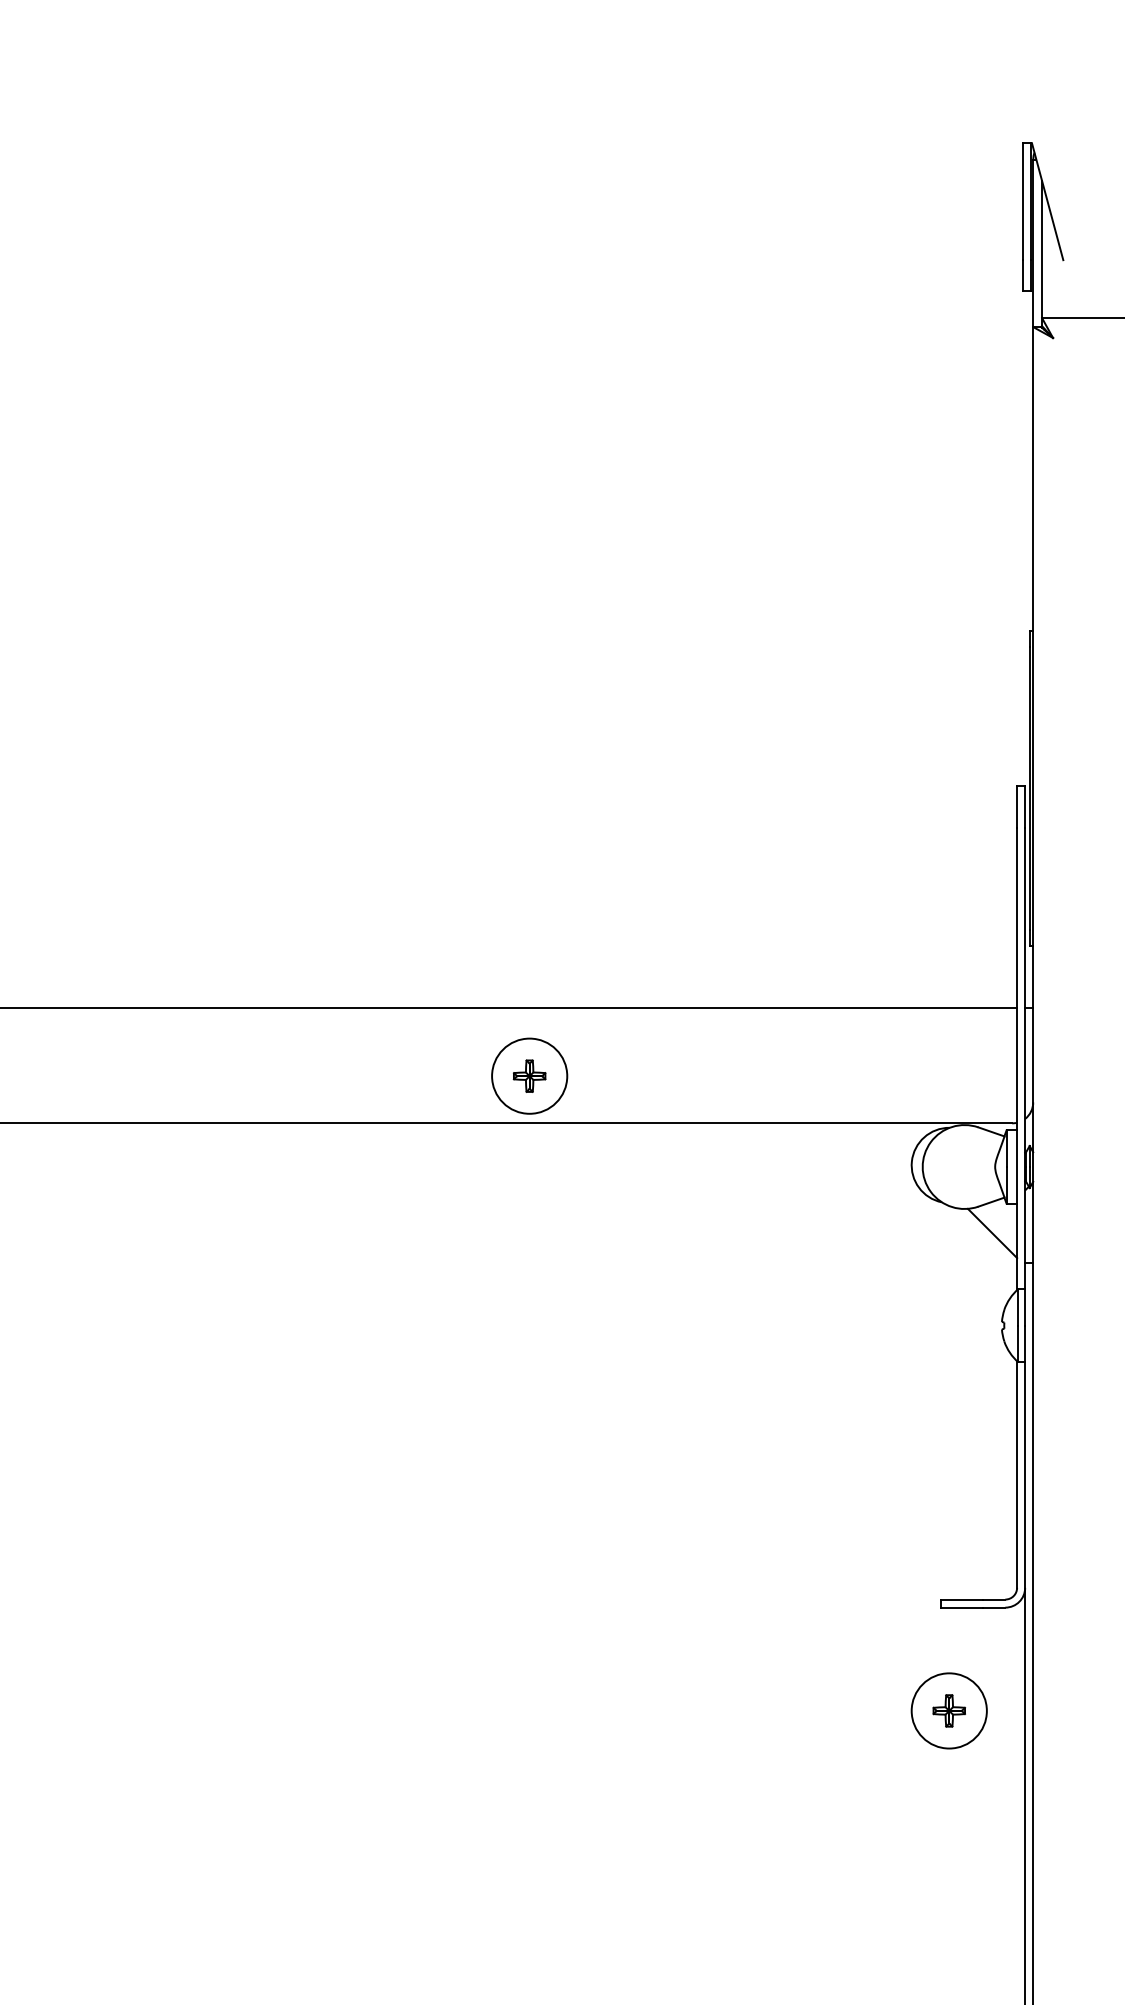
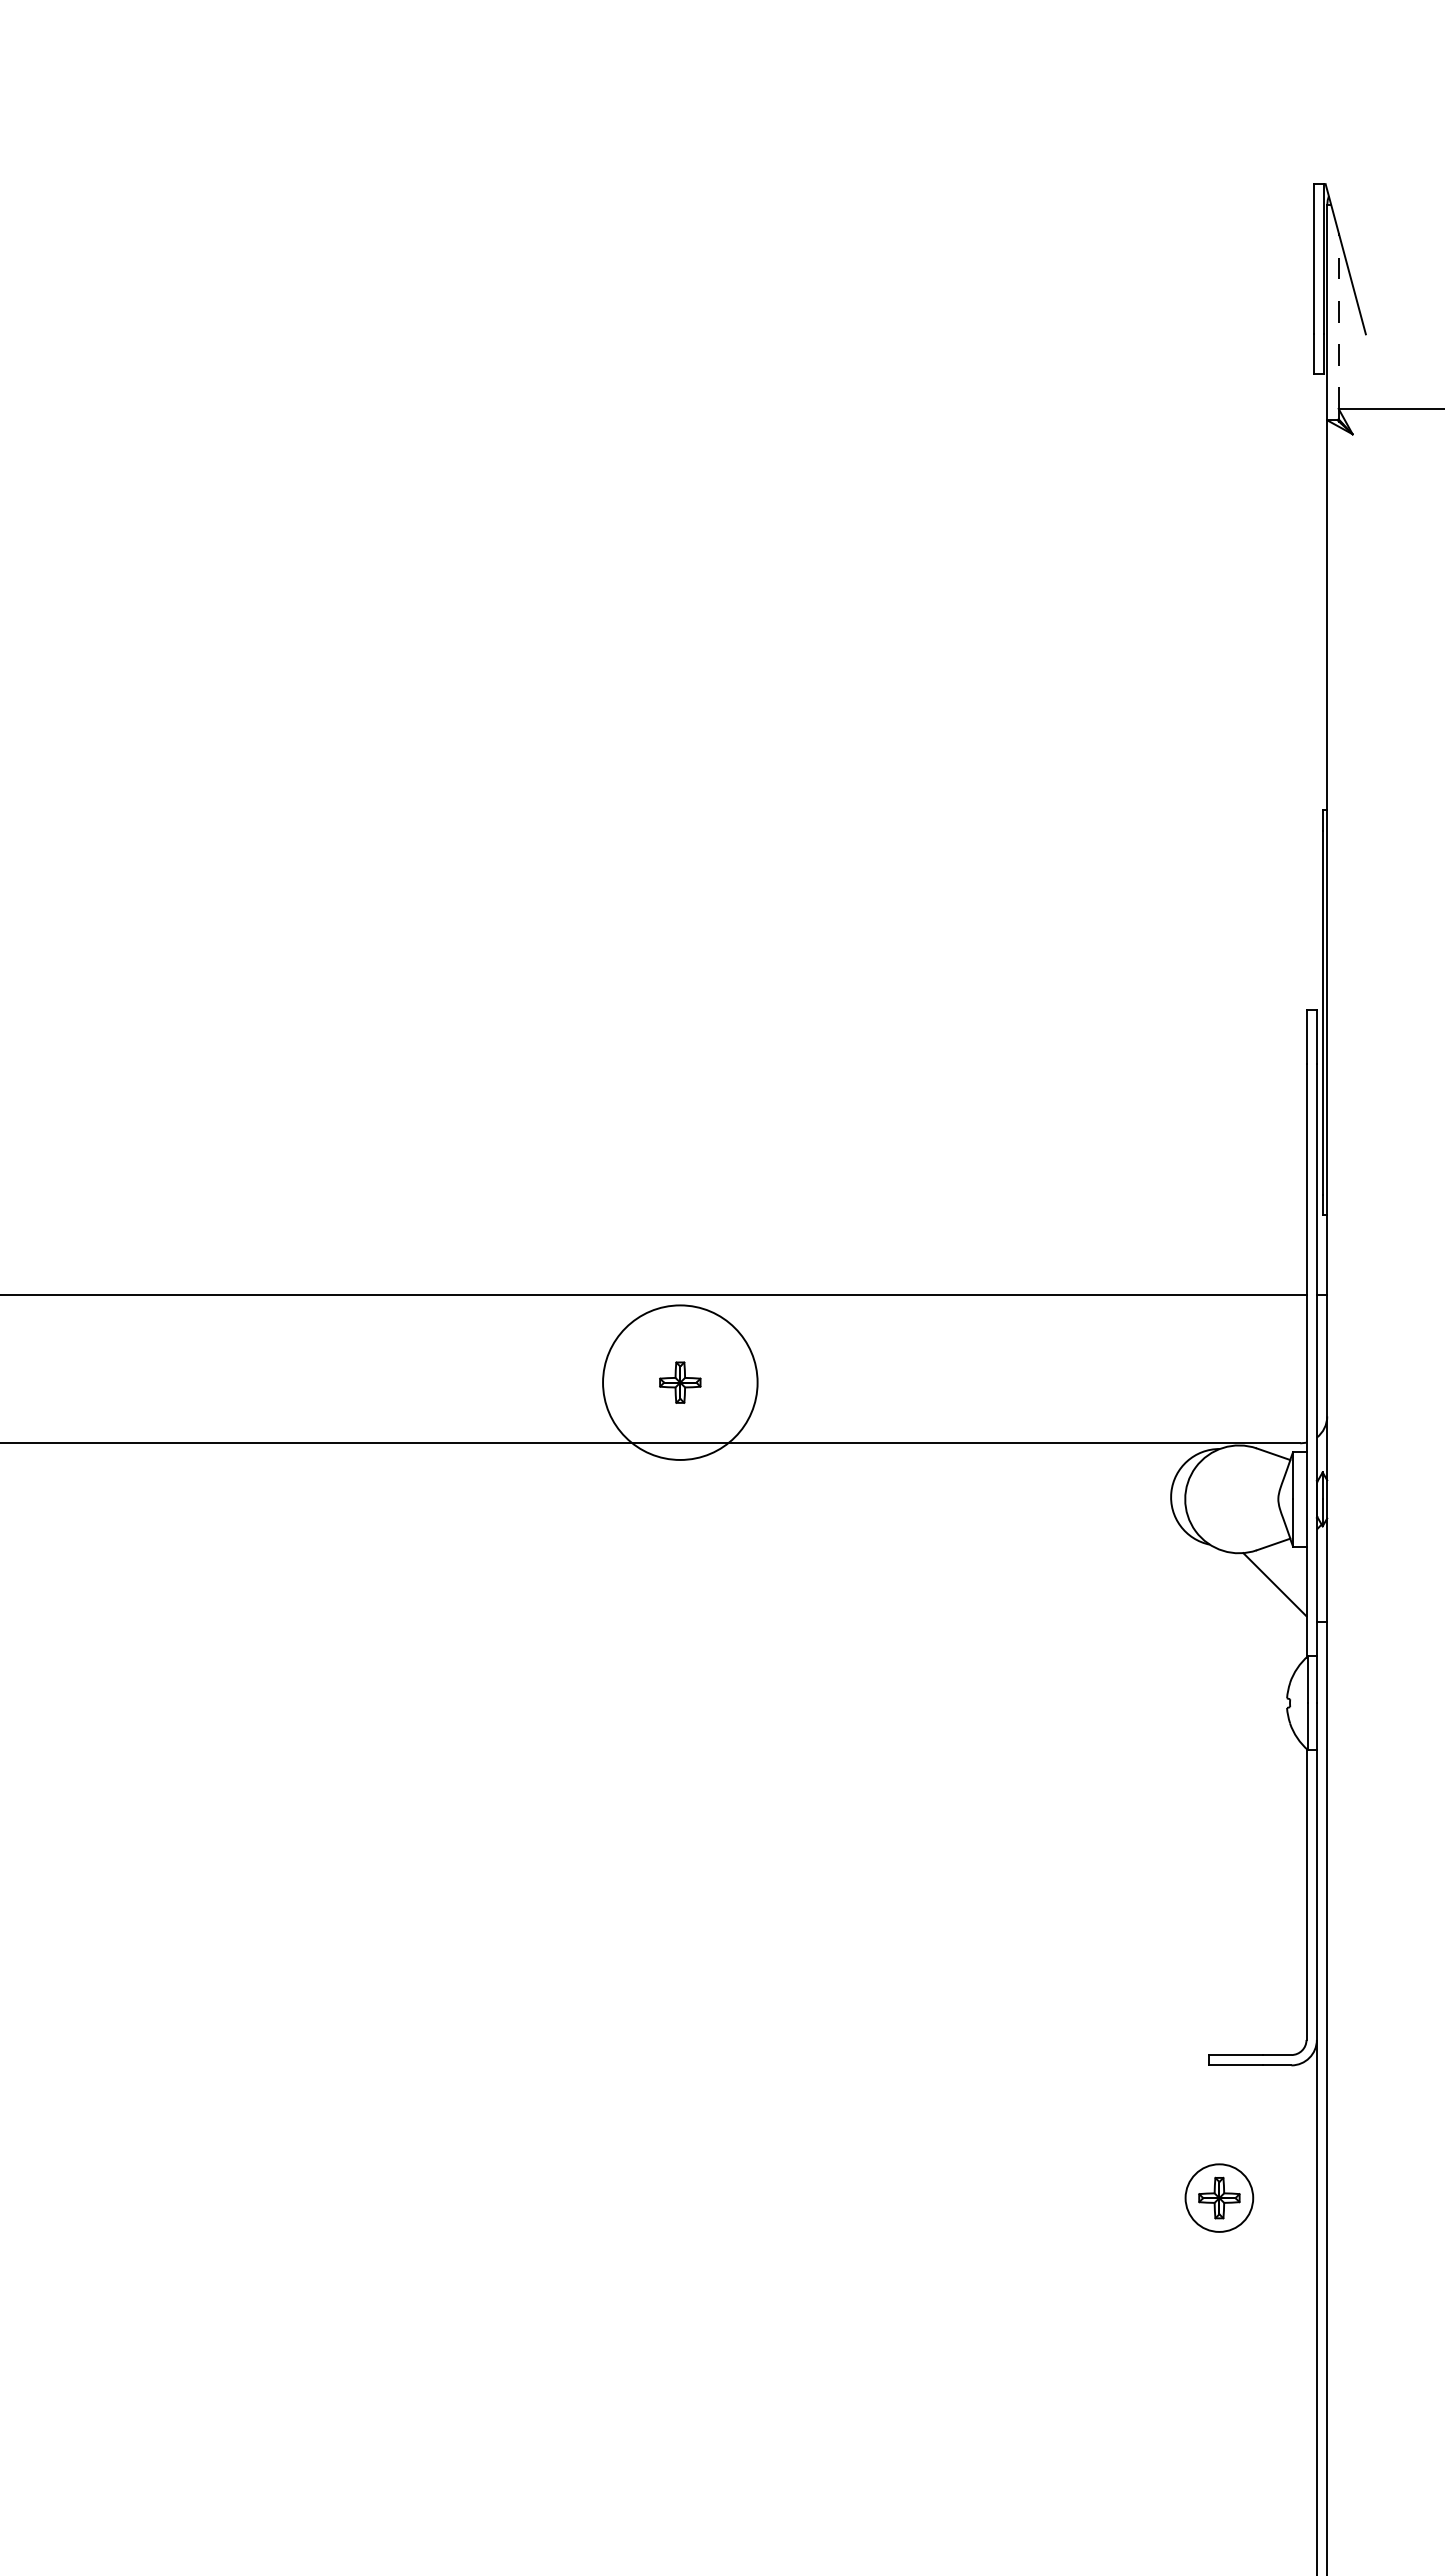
line: (1041, 249) -> (1338, 320), solid -> dashed
circle: (529, 1076) -> (680, 1382), size x1.6
circle: (949, 1710) -> (1219, 2197), size x0.7

